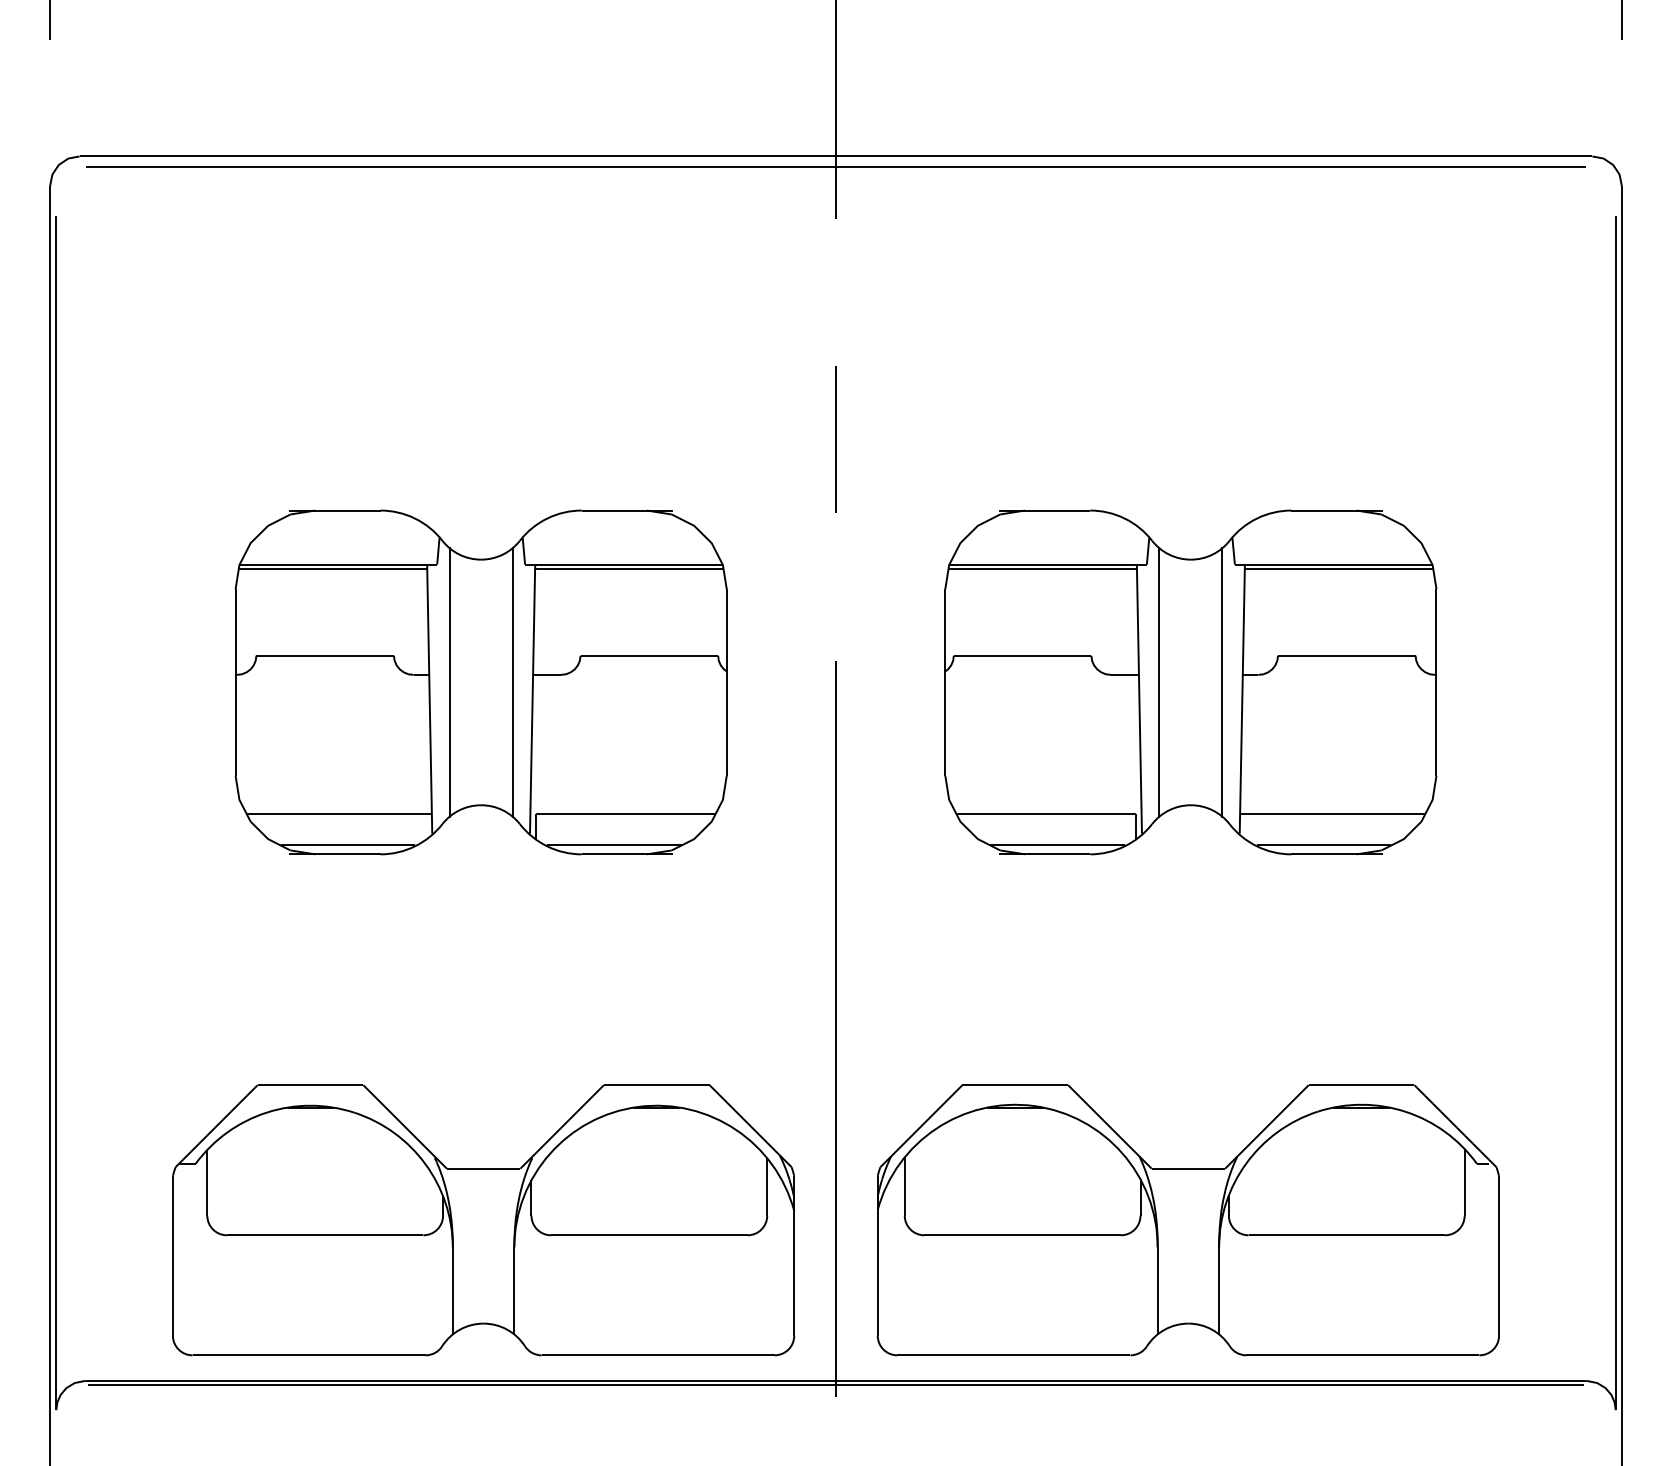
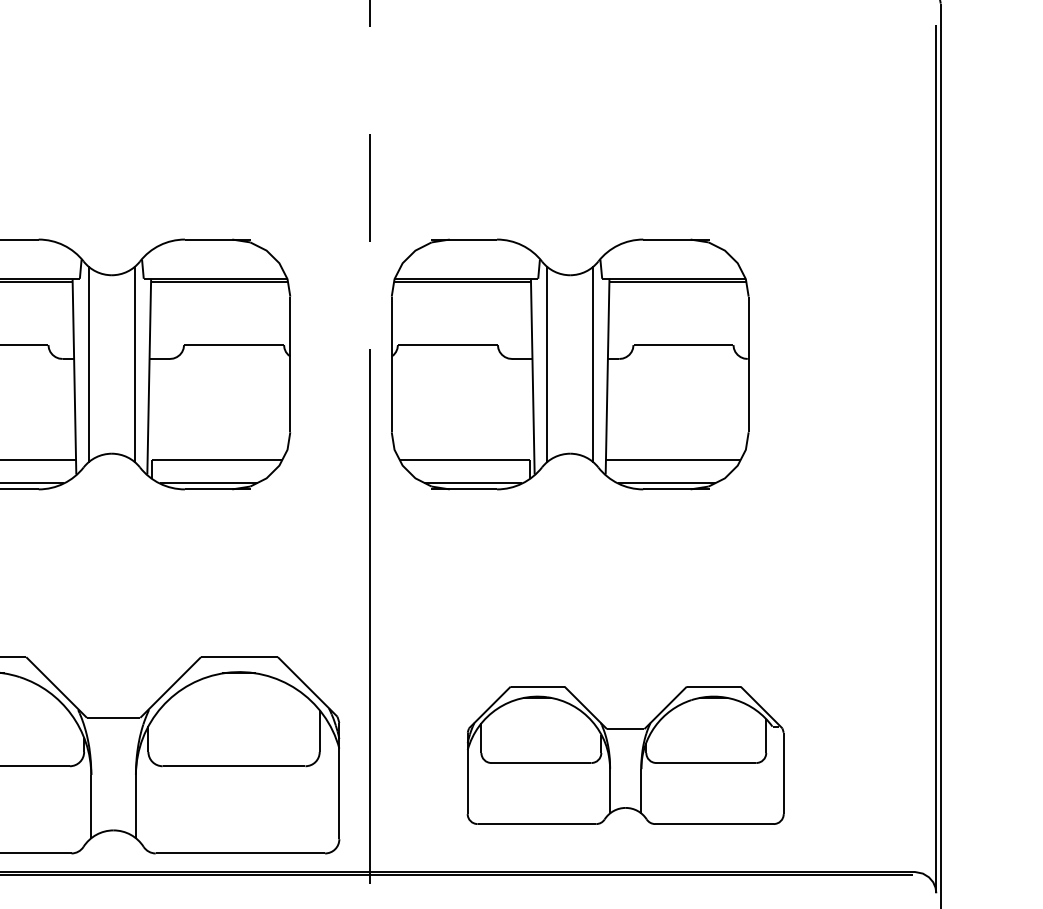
part: (1190, 682) -> (569, 364), moved
part: (1187, 1220) -> (625, 755), size x0.7

